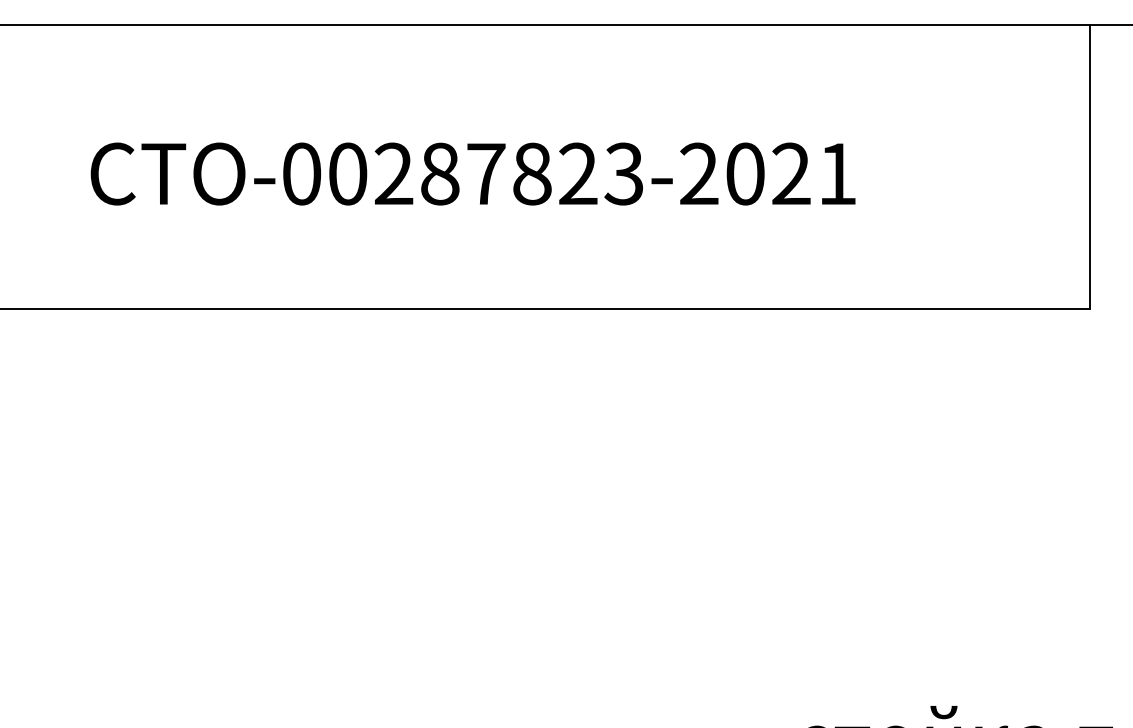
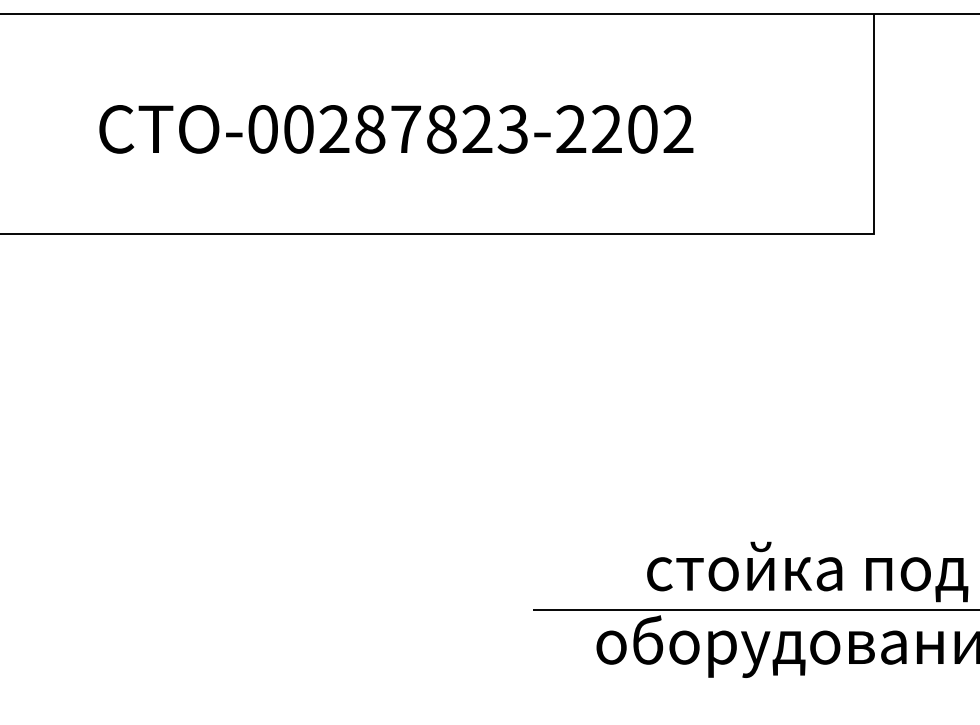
text: (791, 174) -> (642, 129), -00287823-2021 -> -00287823-2202

